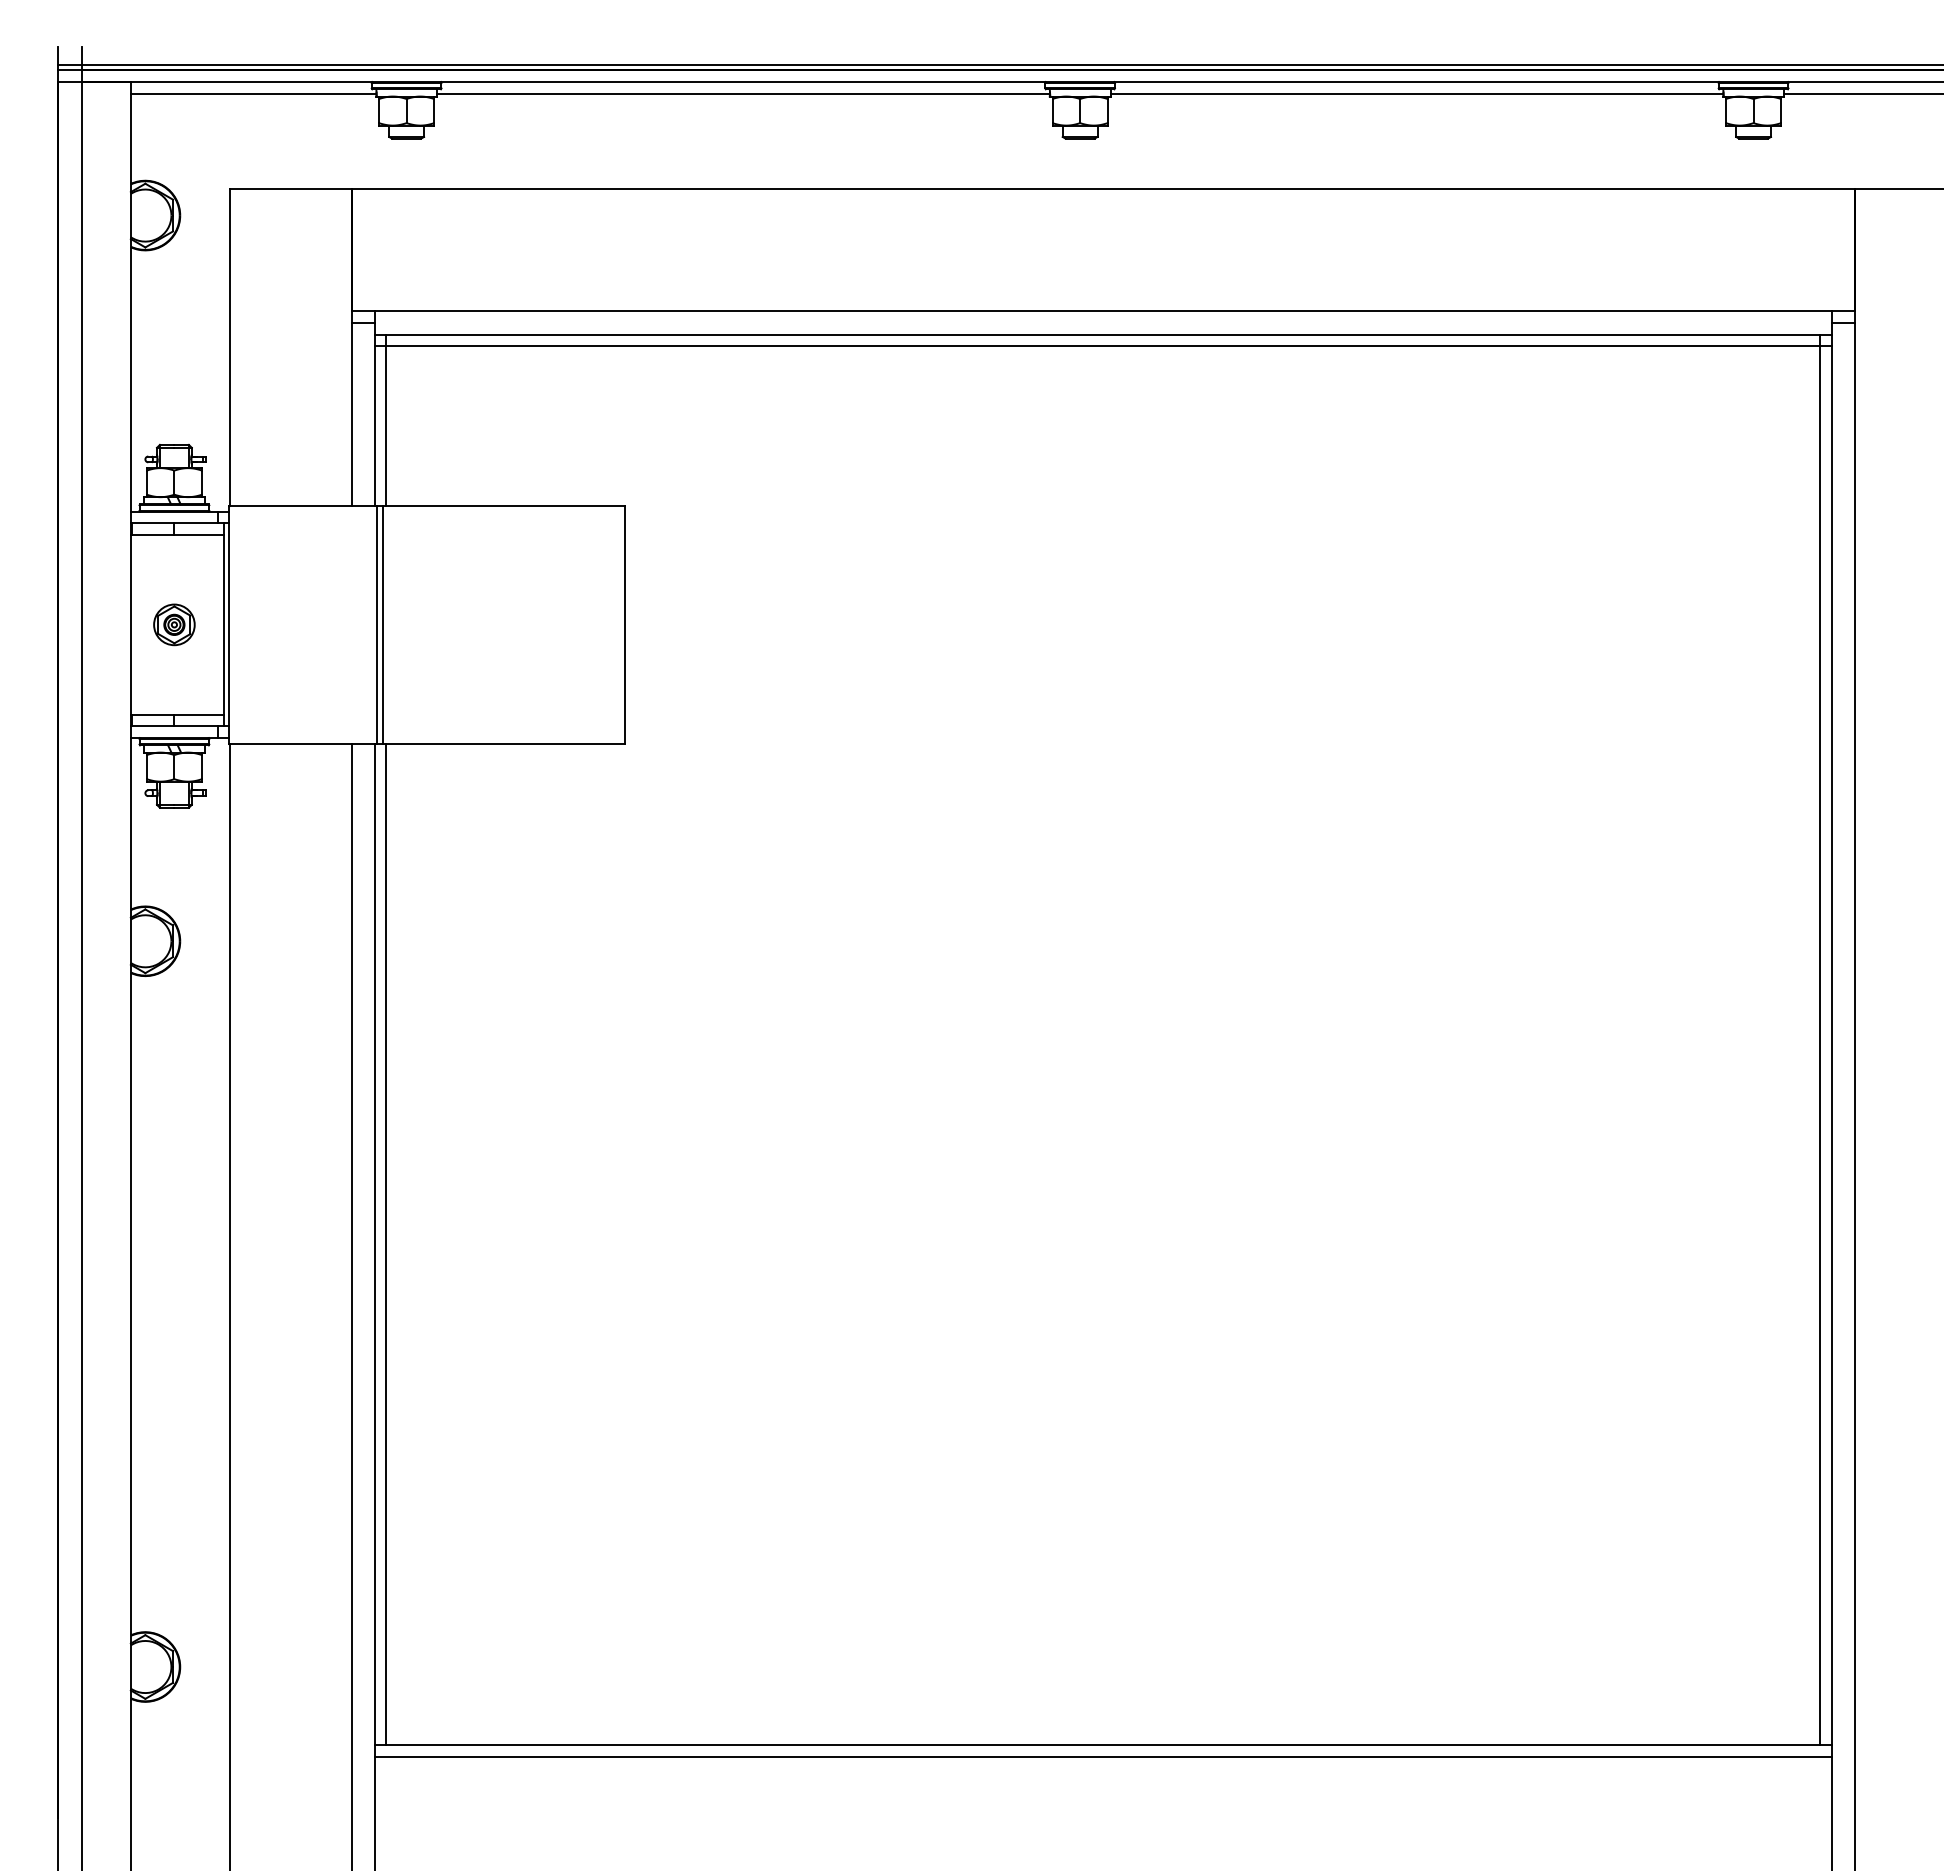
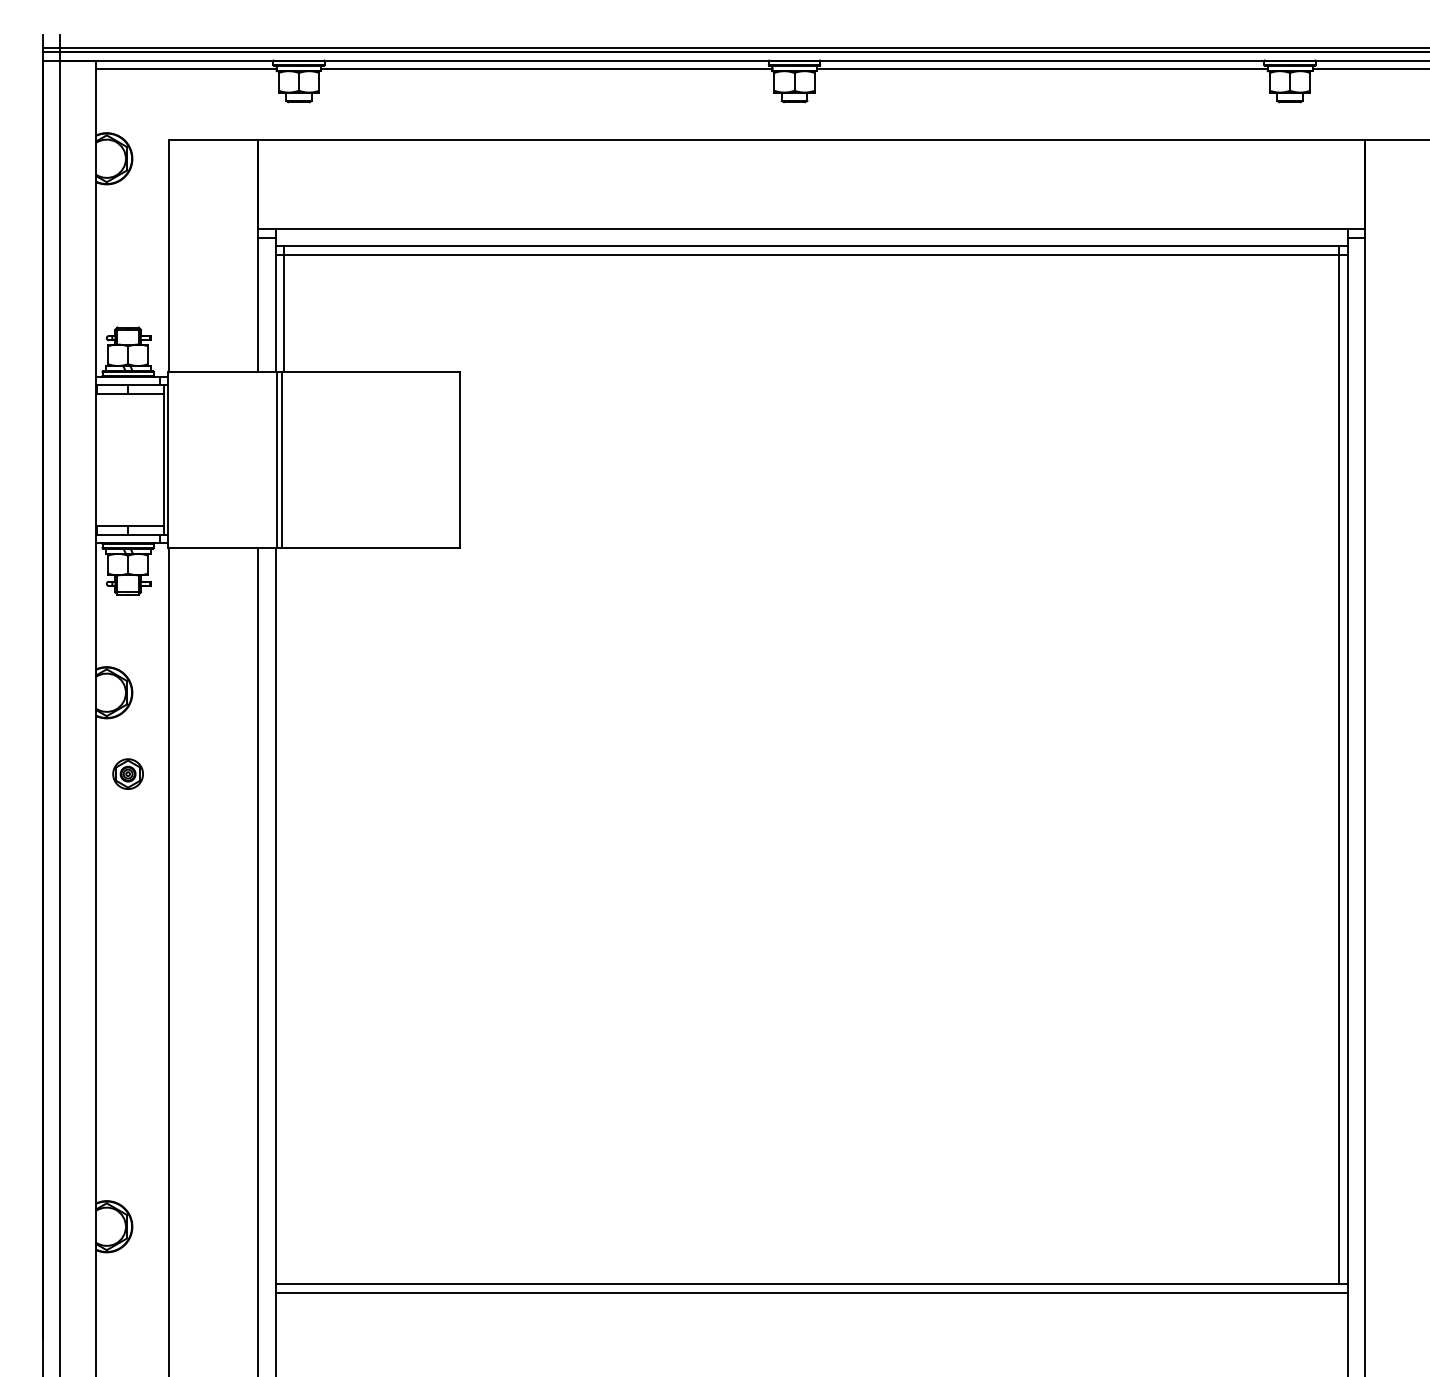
part: (174, 624) -> (128, 773), moved
line: (386, 1244) -> (284, 915), removed

